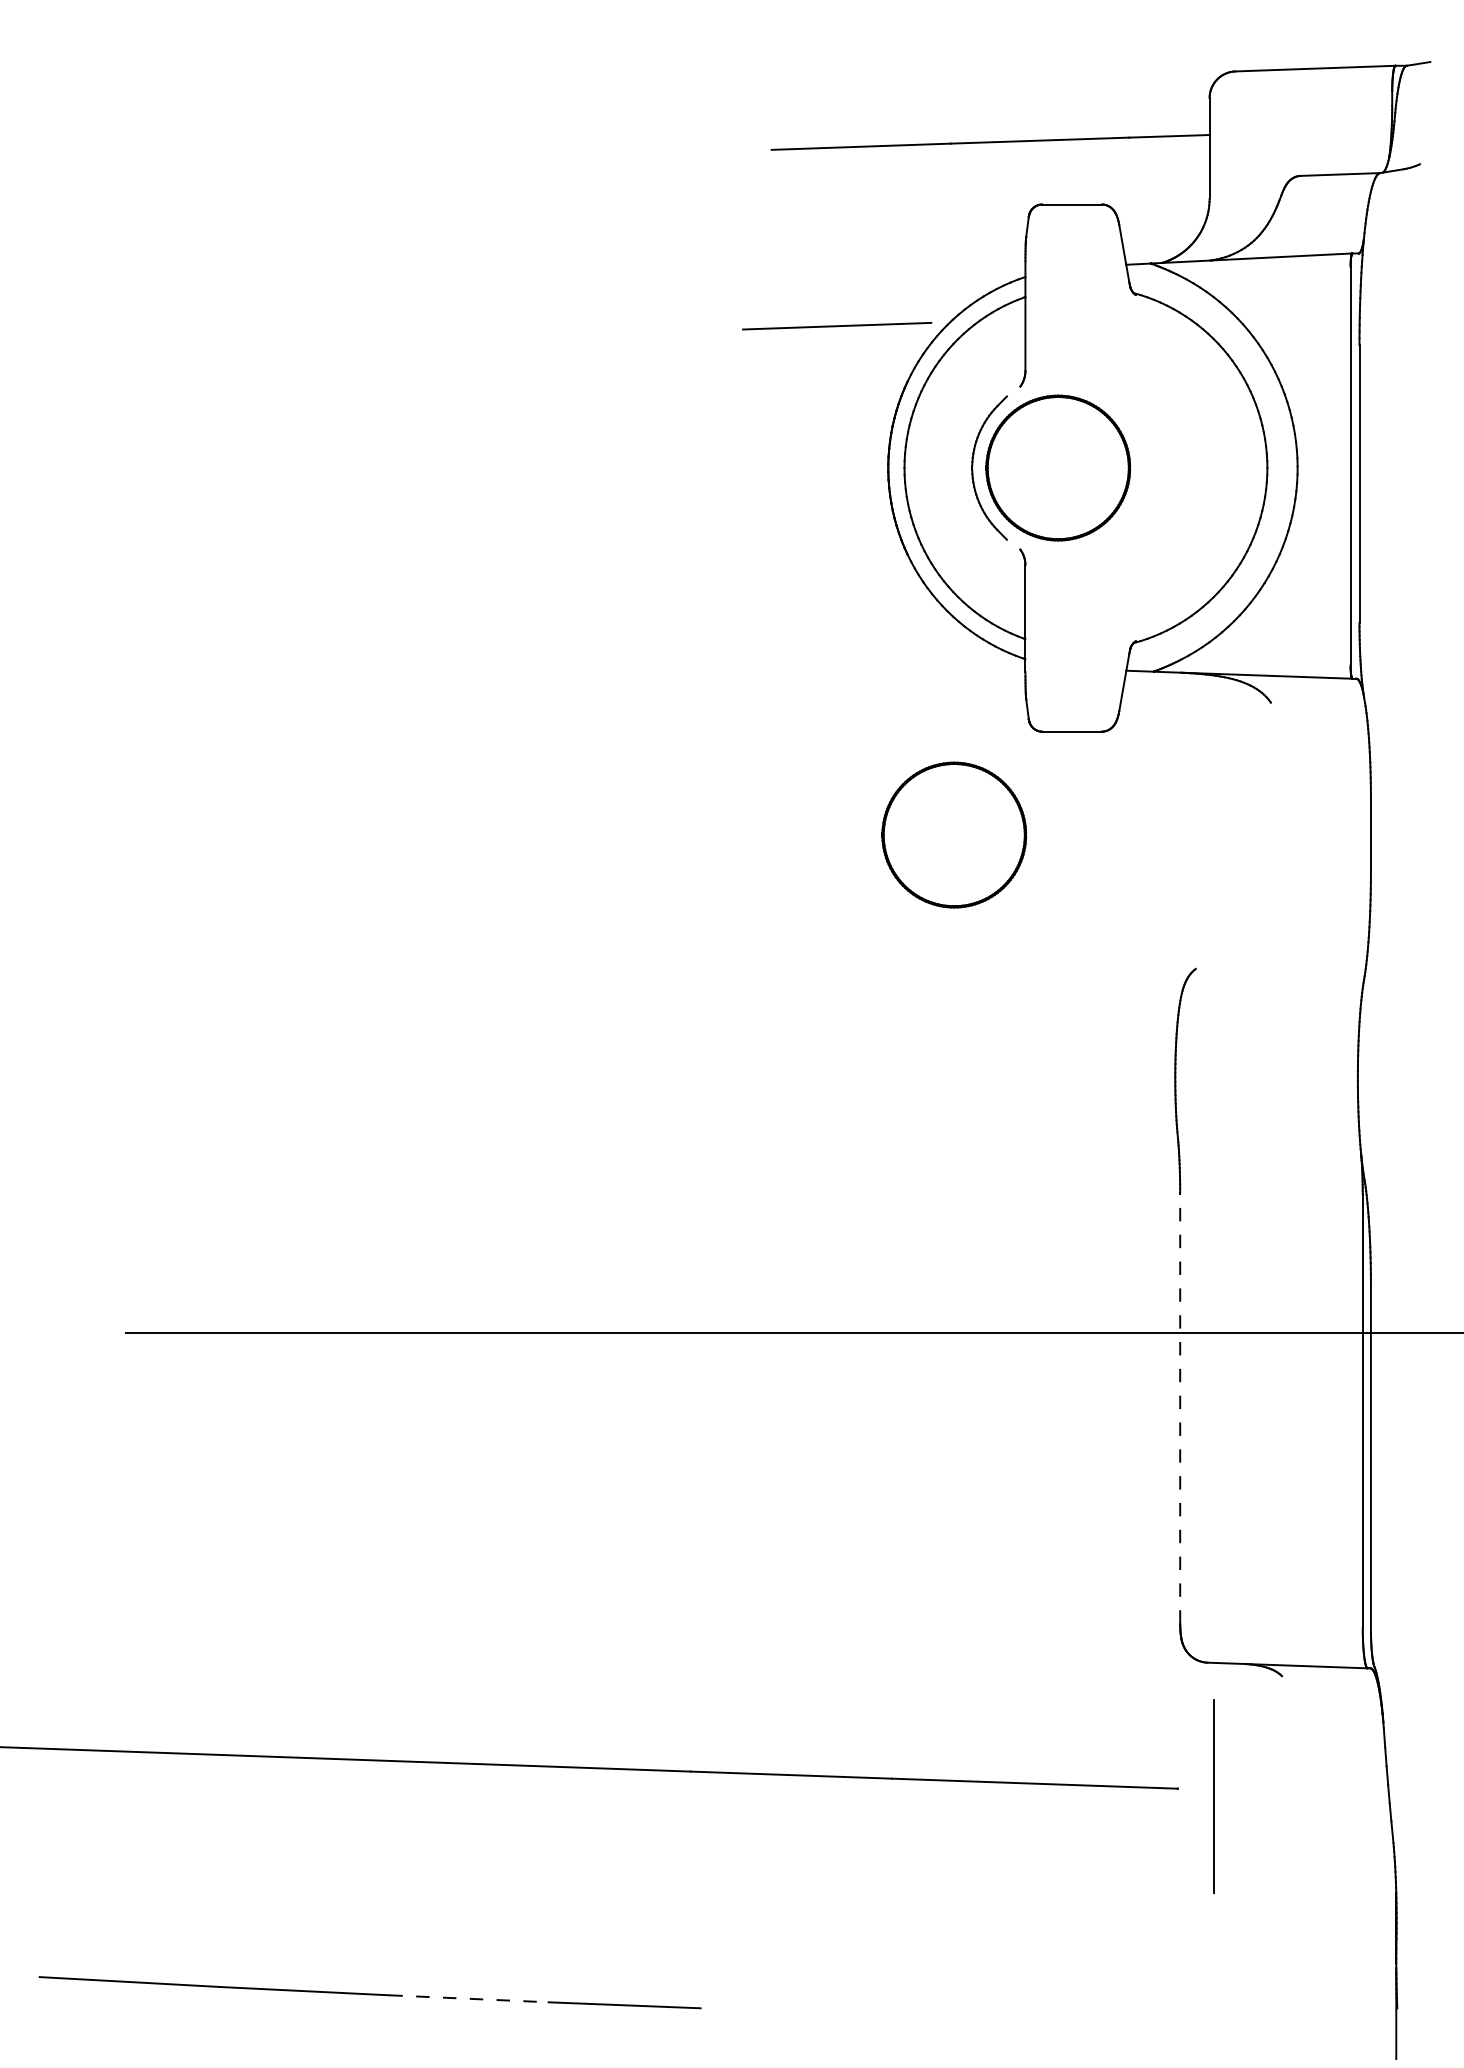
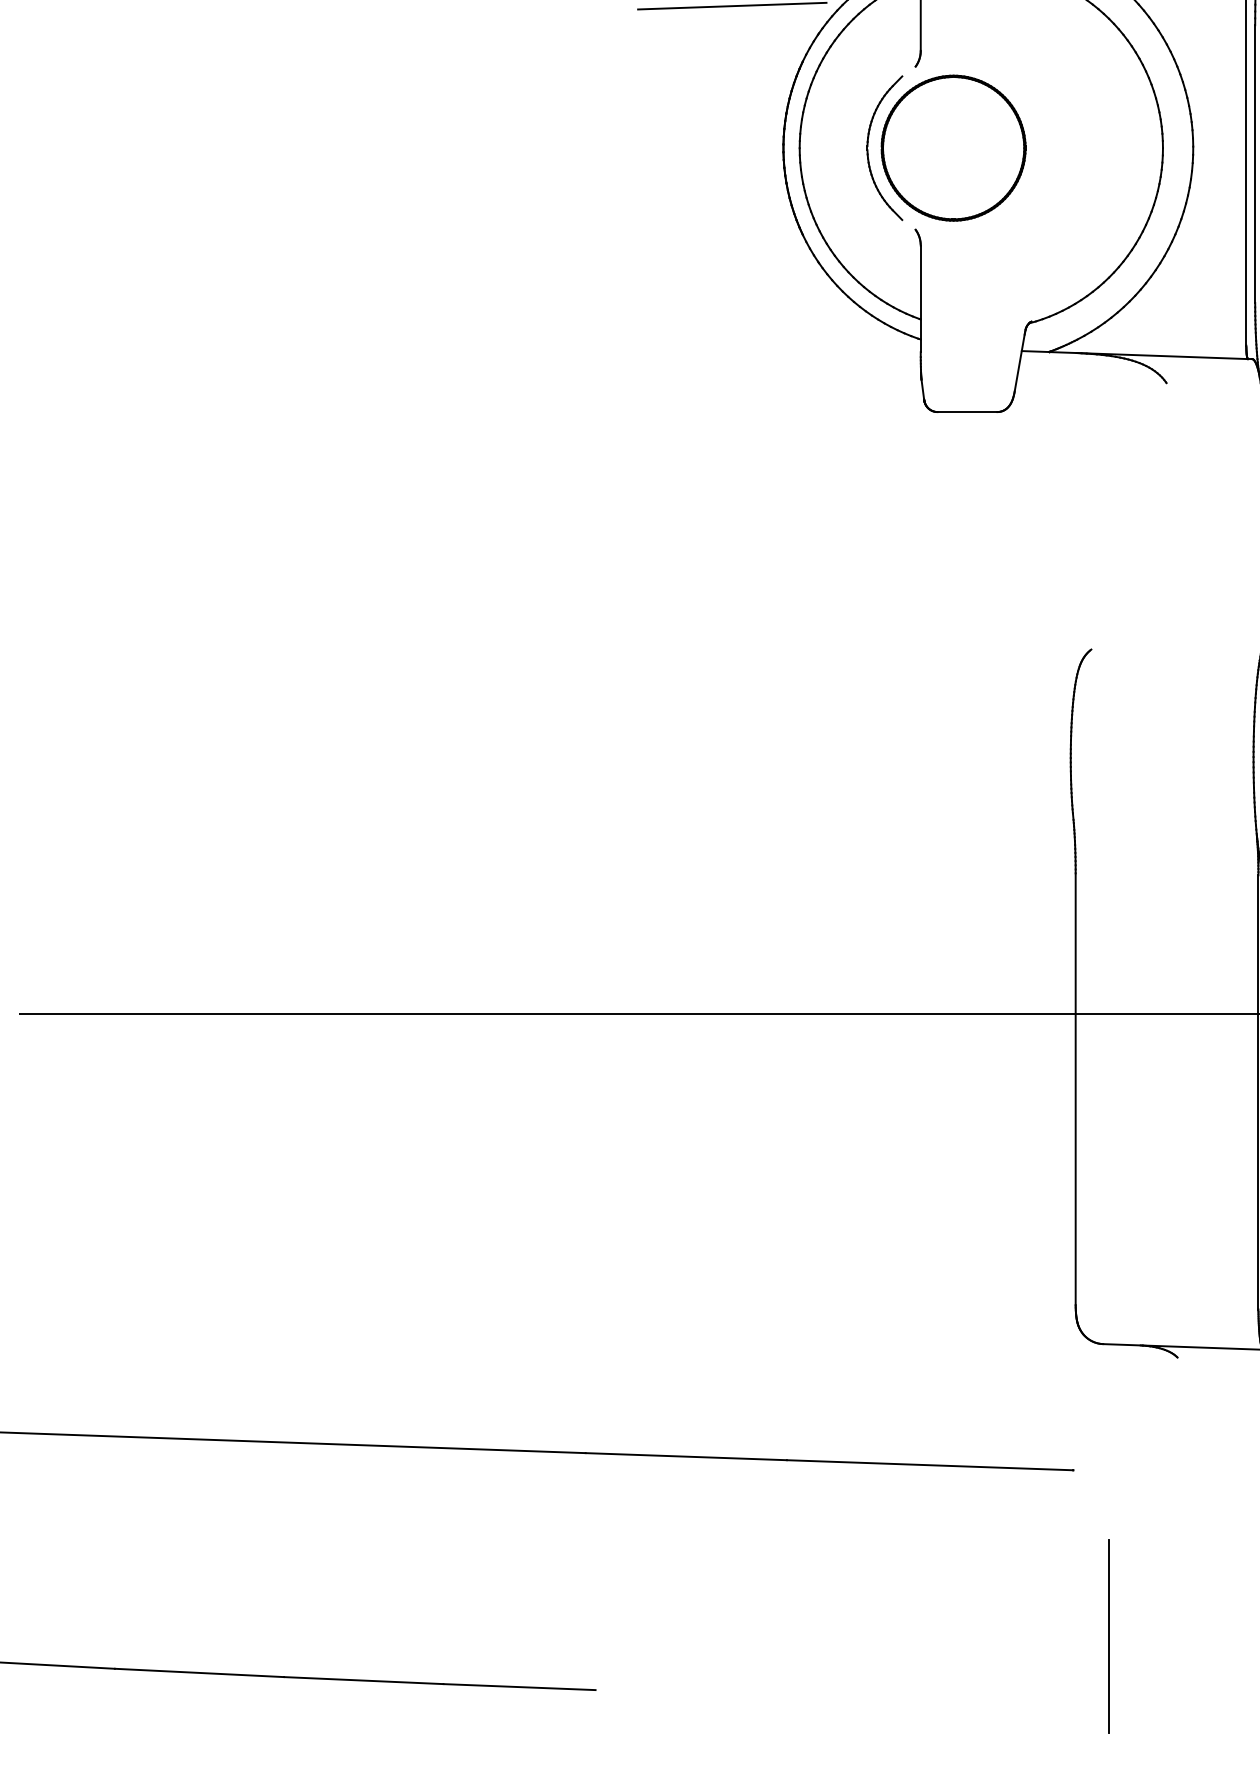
part: (954, 834) -> (849, 515), removed
line: (1180, 1408) -> (1075, 1089), dashed -> solid
line: (1213, 1796) -> (1109, 1637), moved
line: (469, 1998) -> (364, 1680), dashed -> solid

